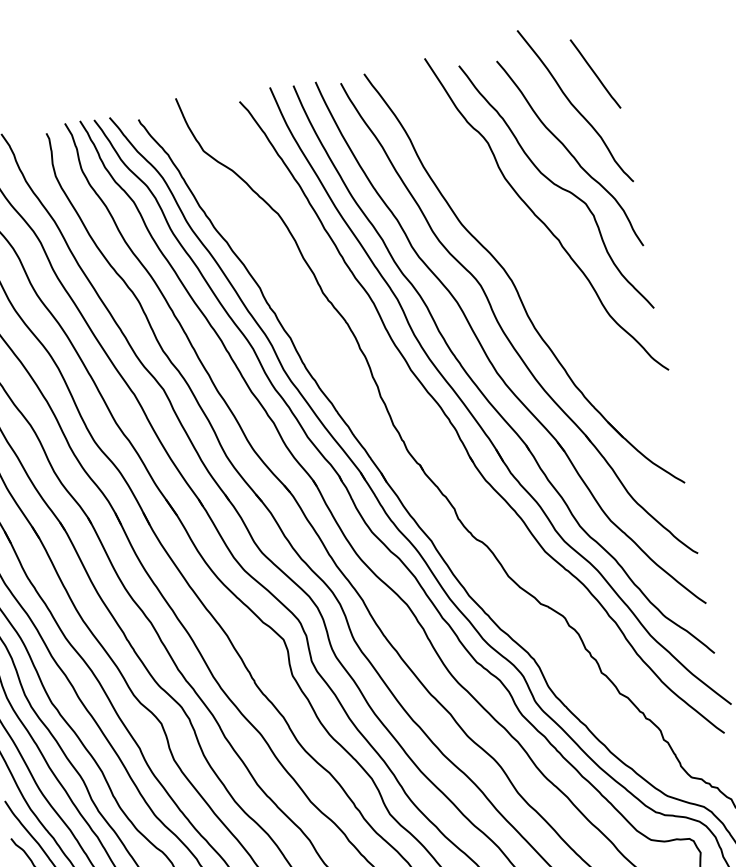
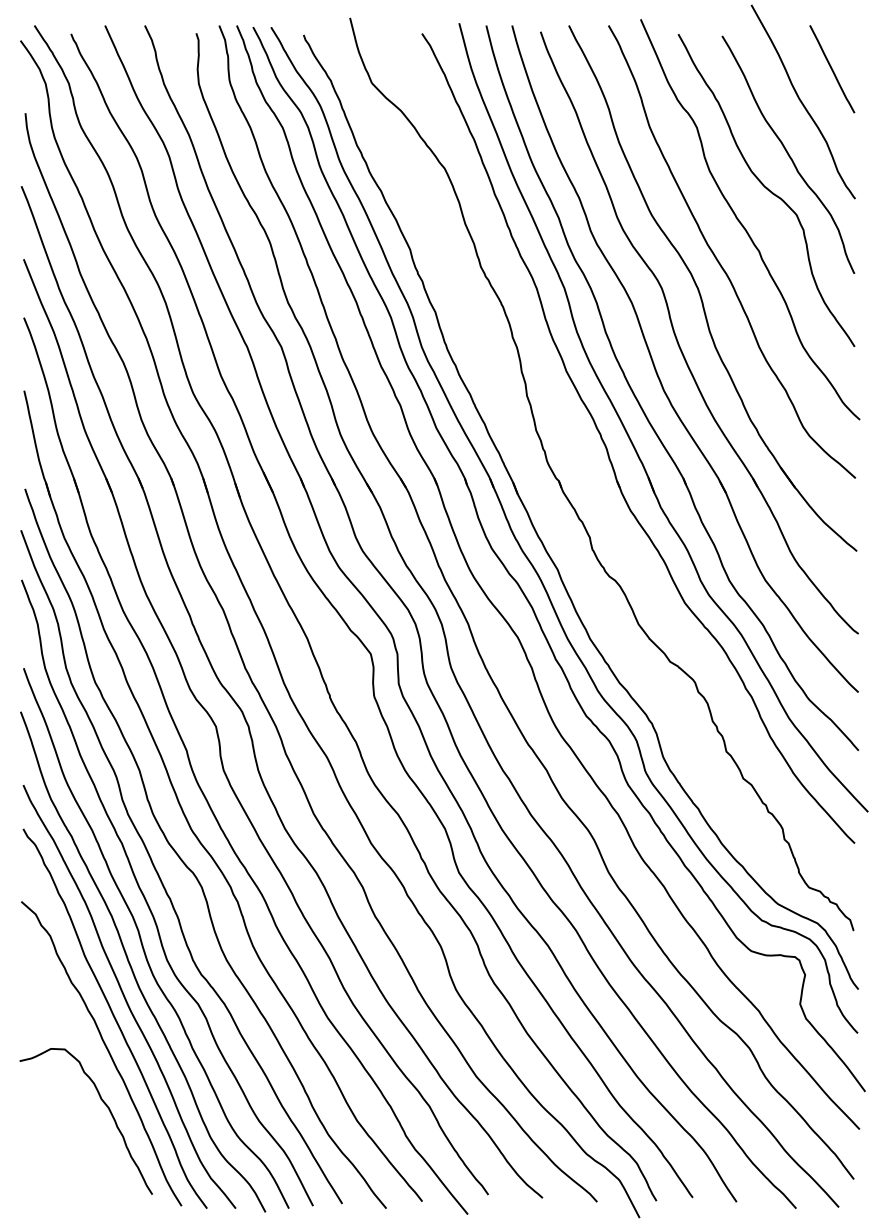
curve: (525, 252) -> (718, 259), added

